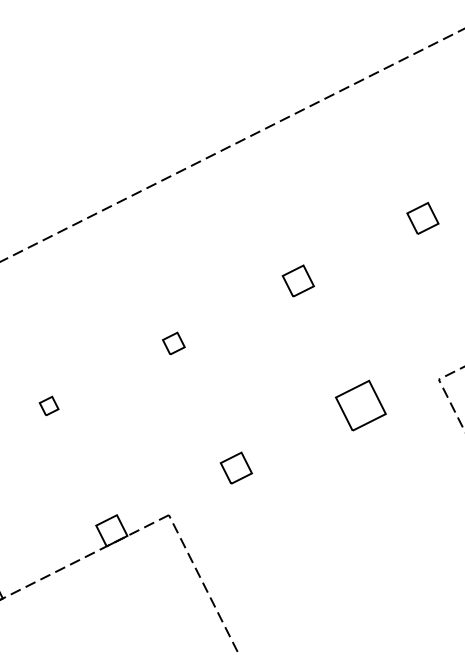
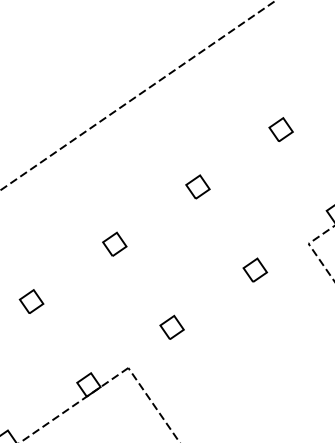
part: (173, 343) -> (114, 244), size x1.43
part: (48, 405) -> (30, 301), size x1.67
part: (360, 405) -> (254, 270), size x0.62

